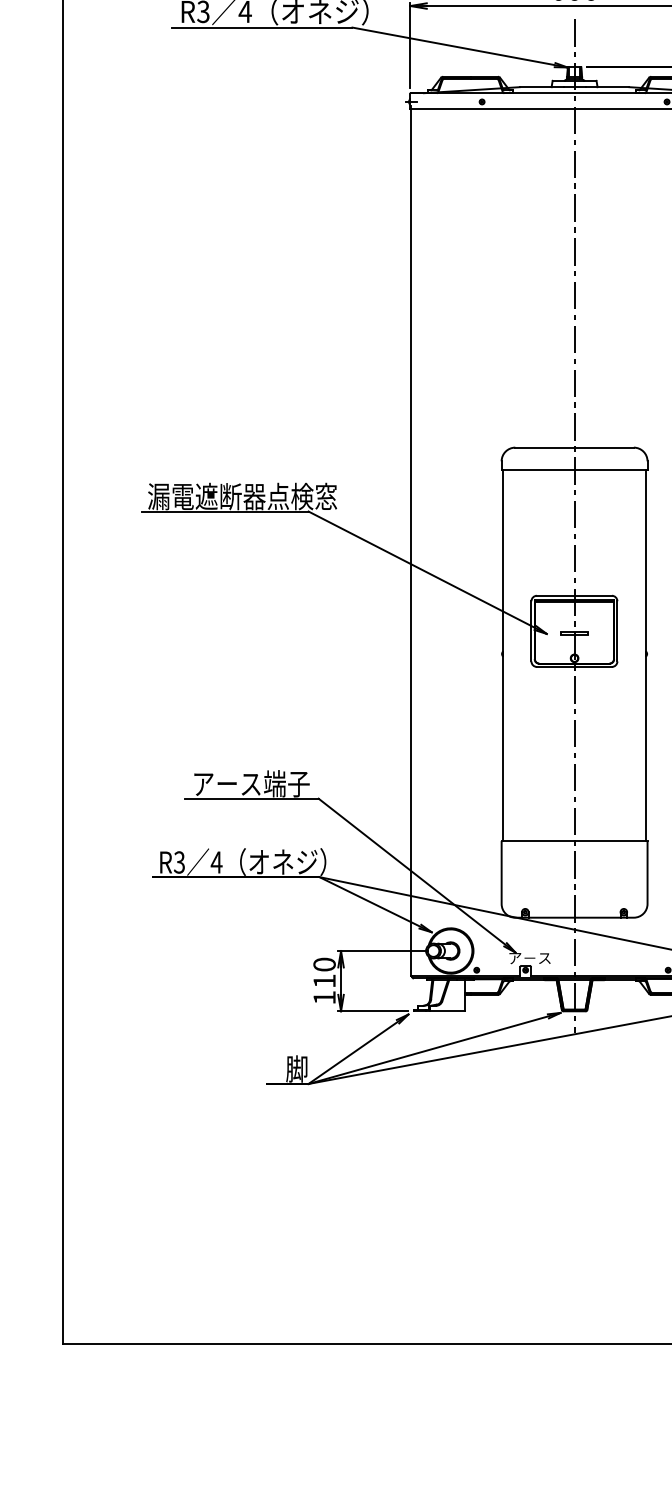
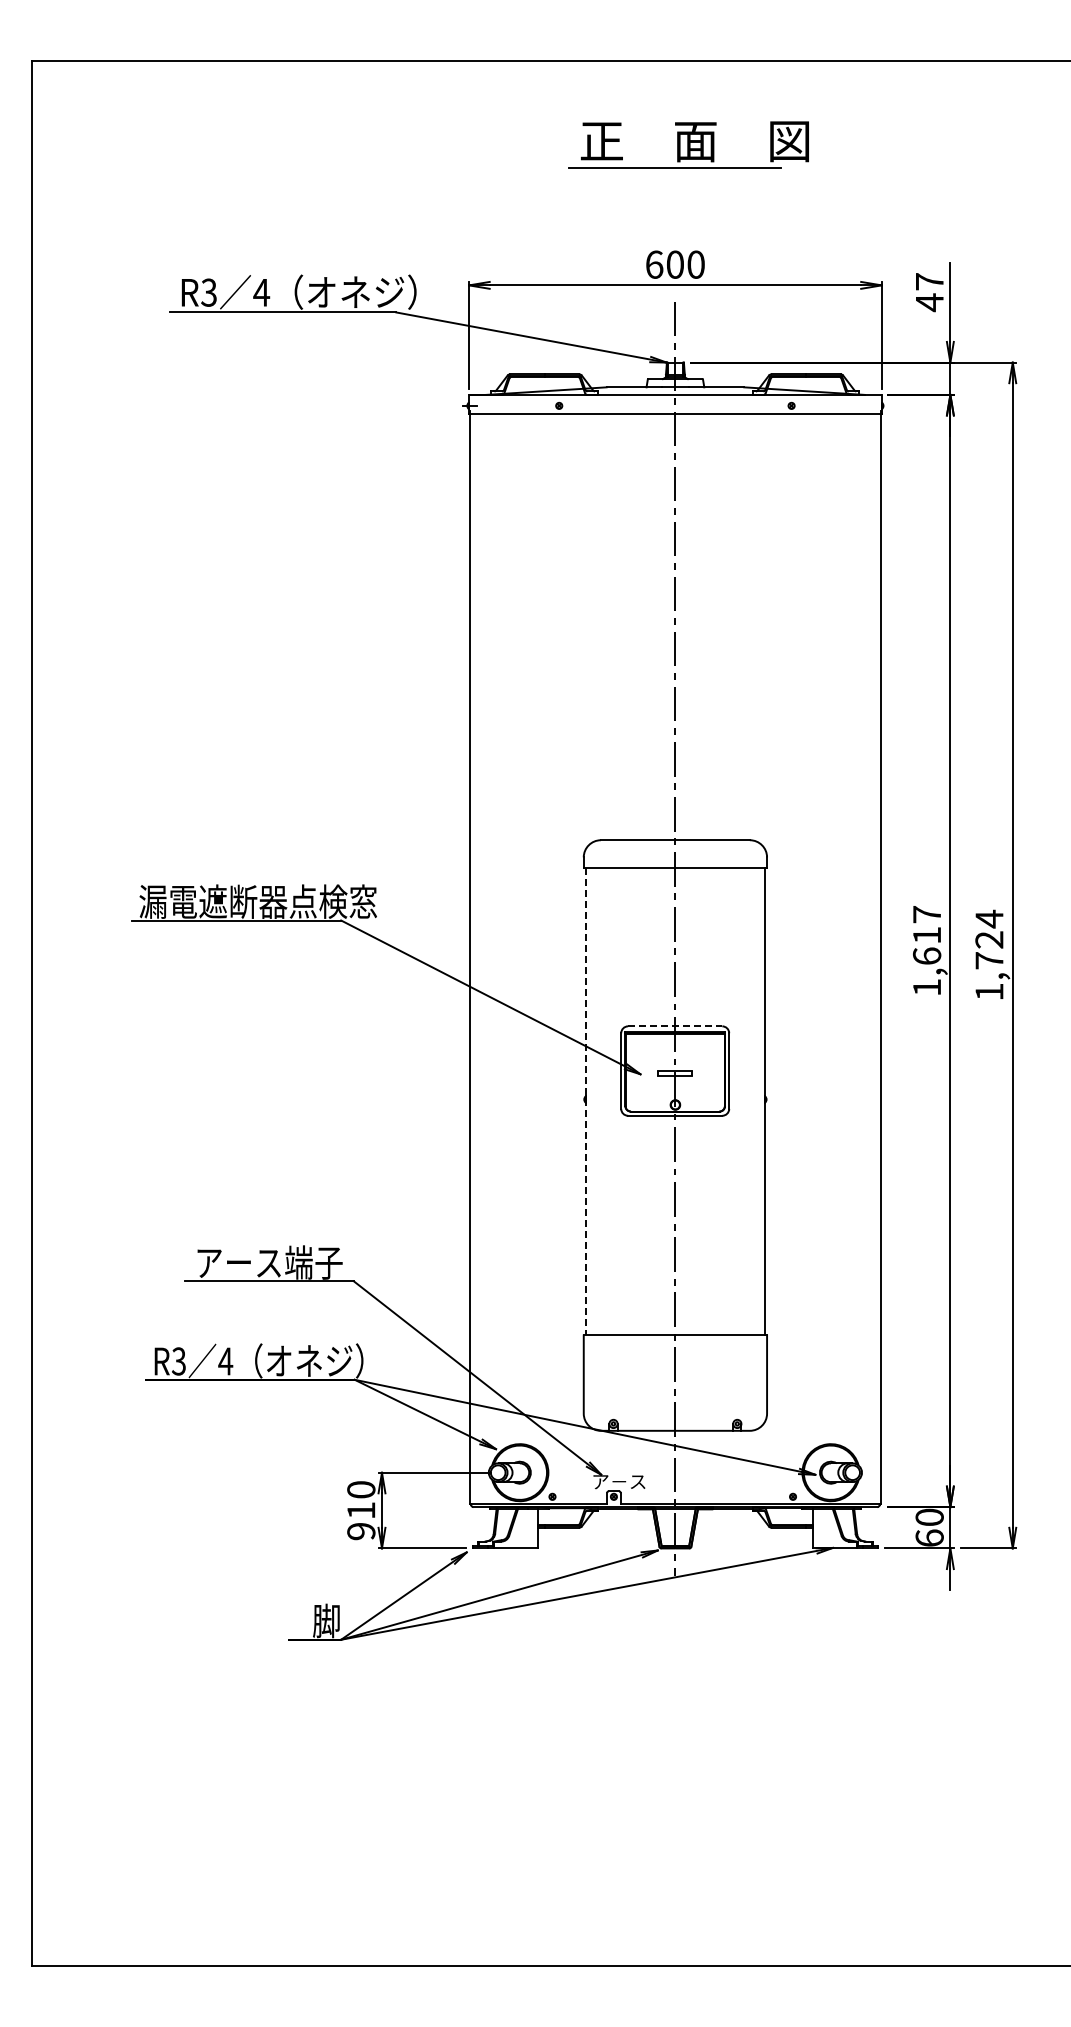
line: (574, 595) -> (675, 1026), solid -> dashed
line: (503, 655) -> (586, 1101), solid -> dashed
text: (324, 997) -> (361, 1531), 110 -> 910

